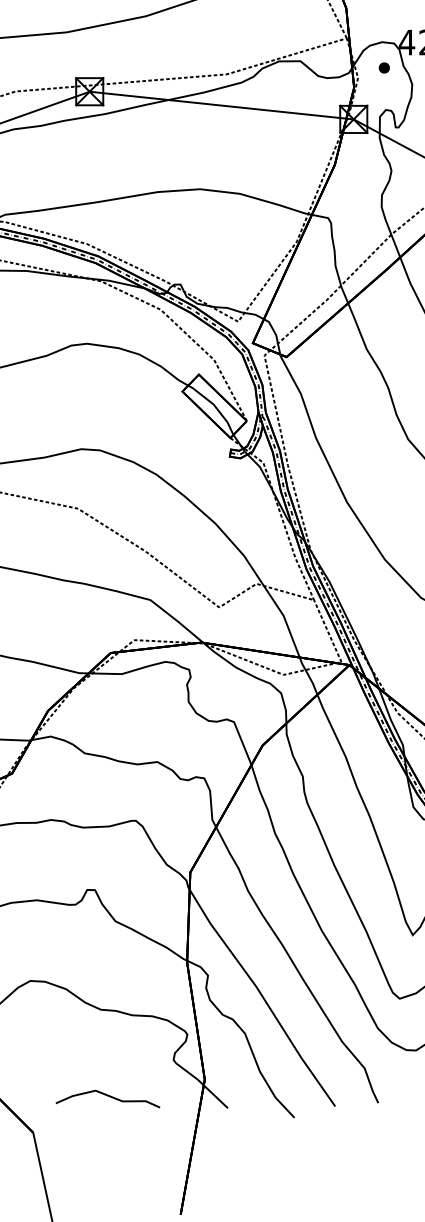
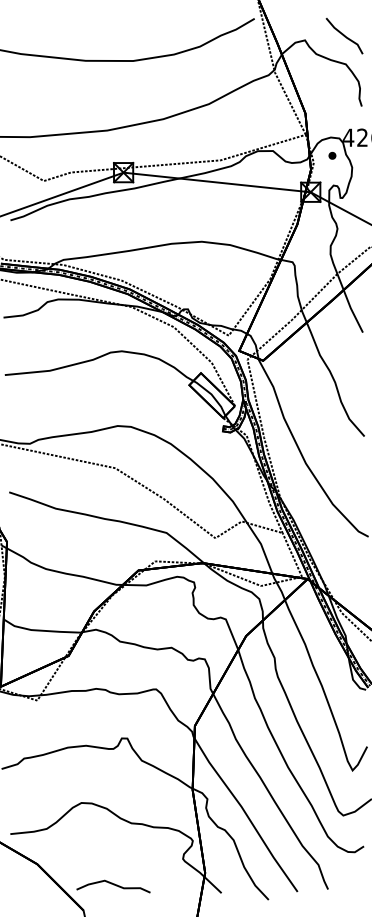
curve: (107, 1097) -> (113, 885), moved

